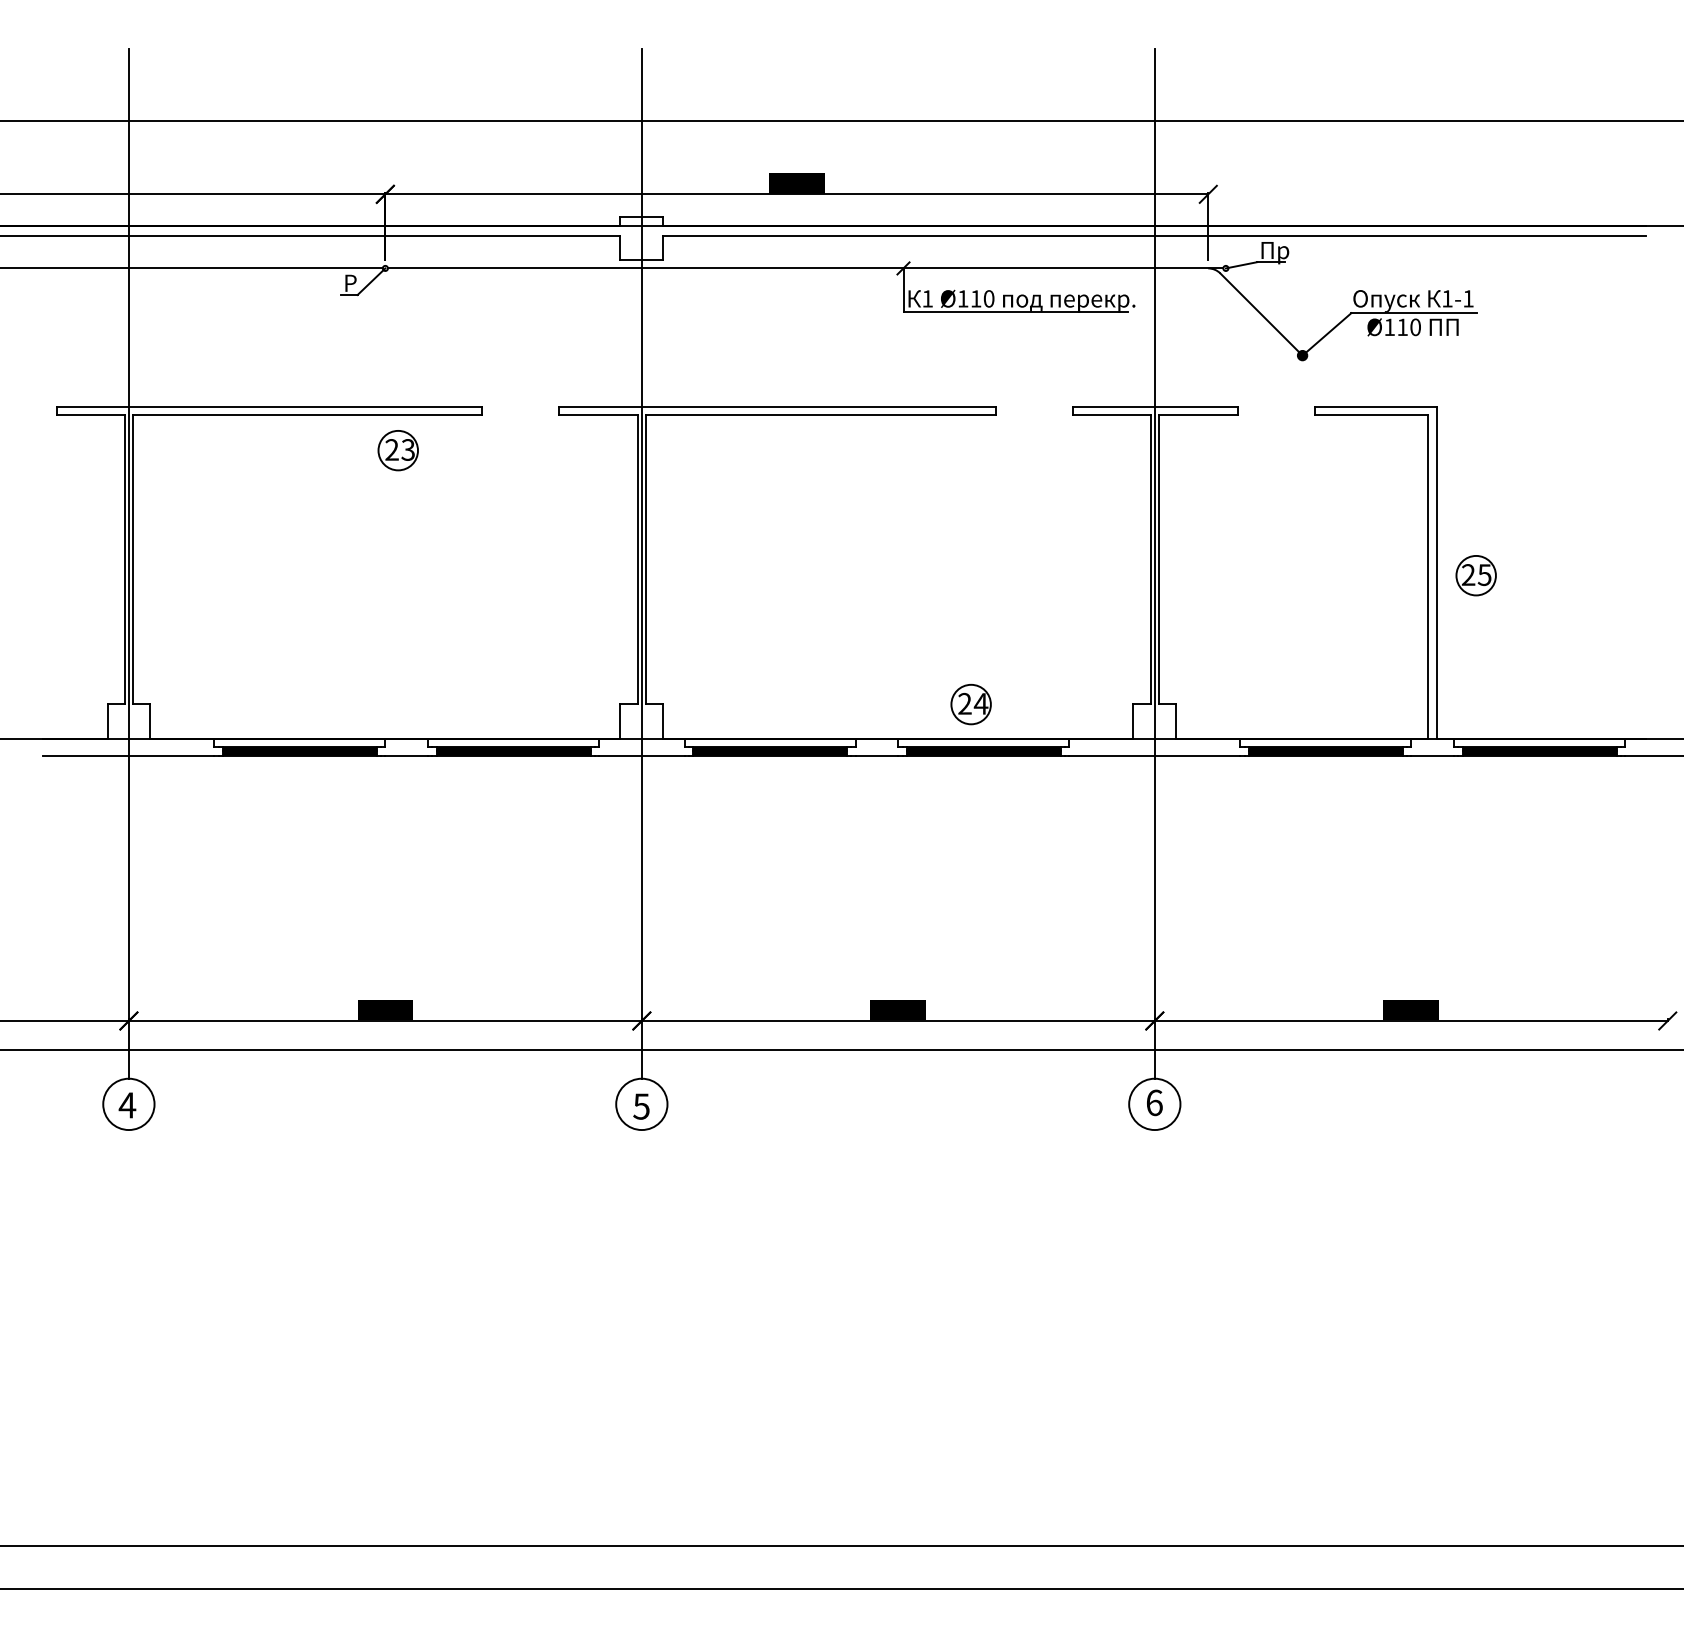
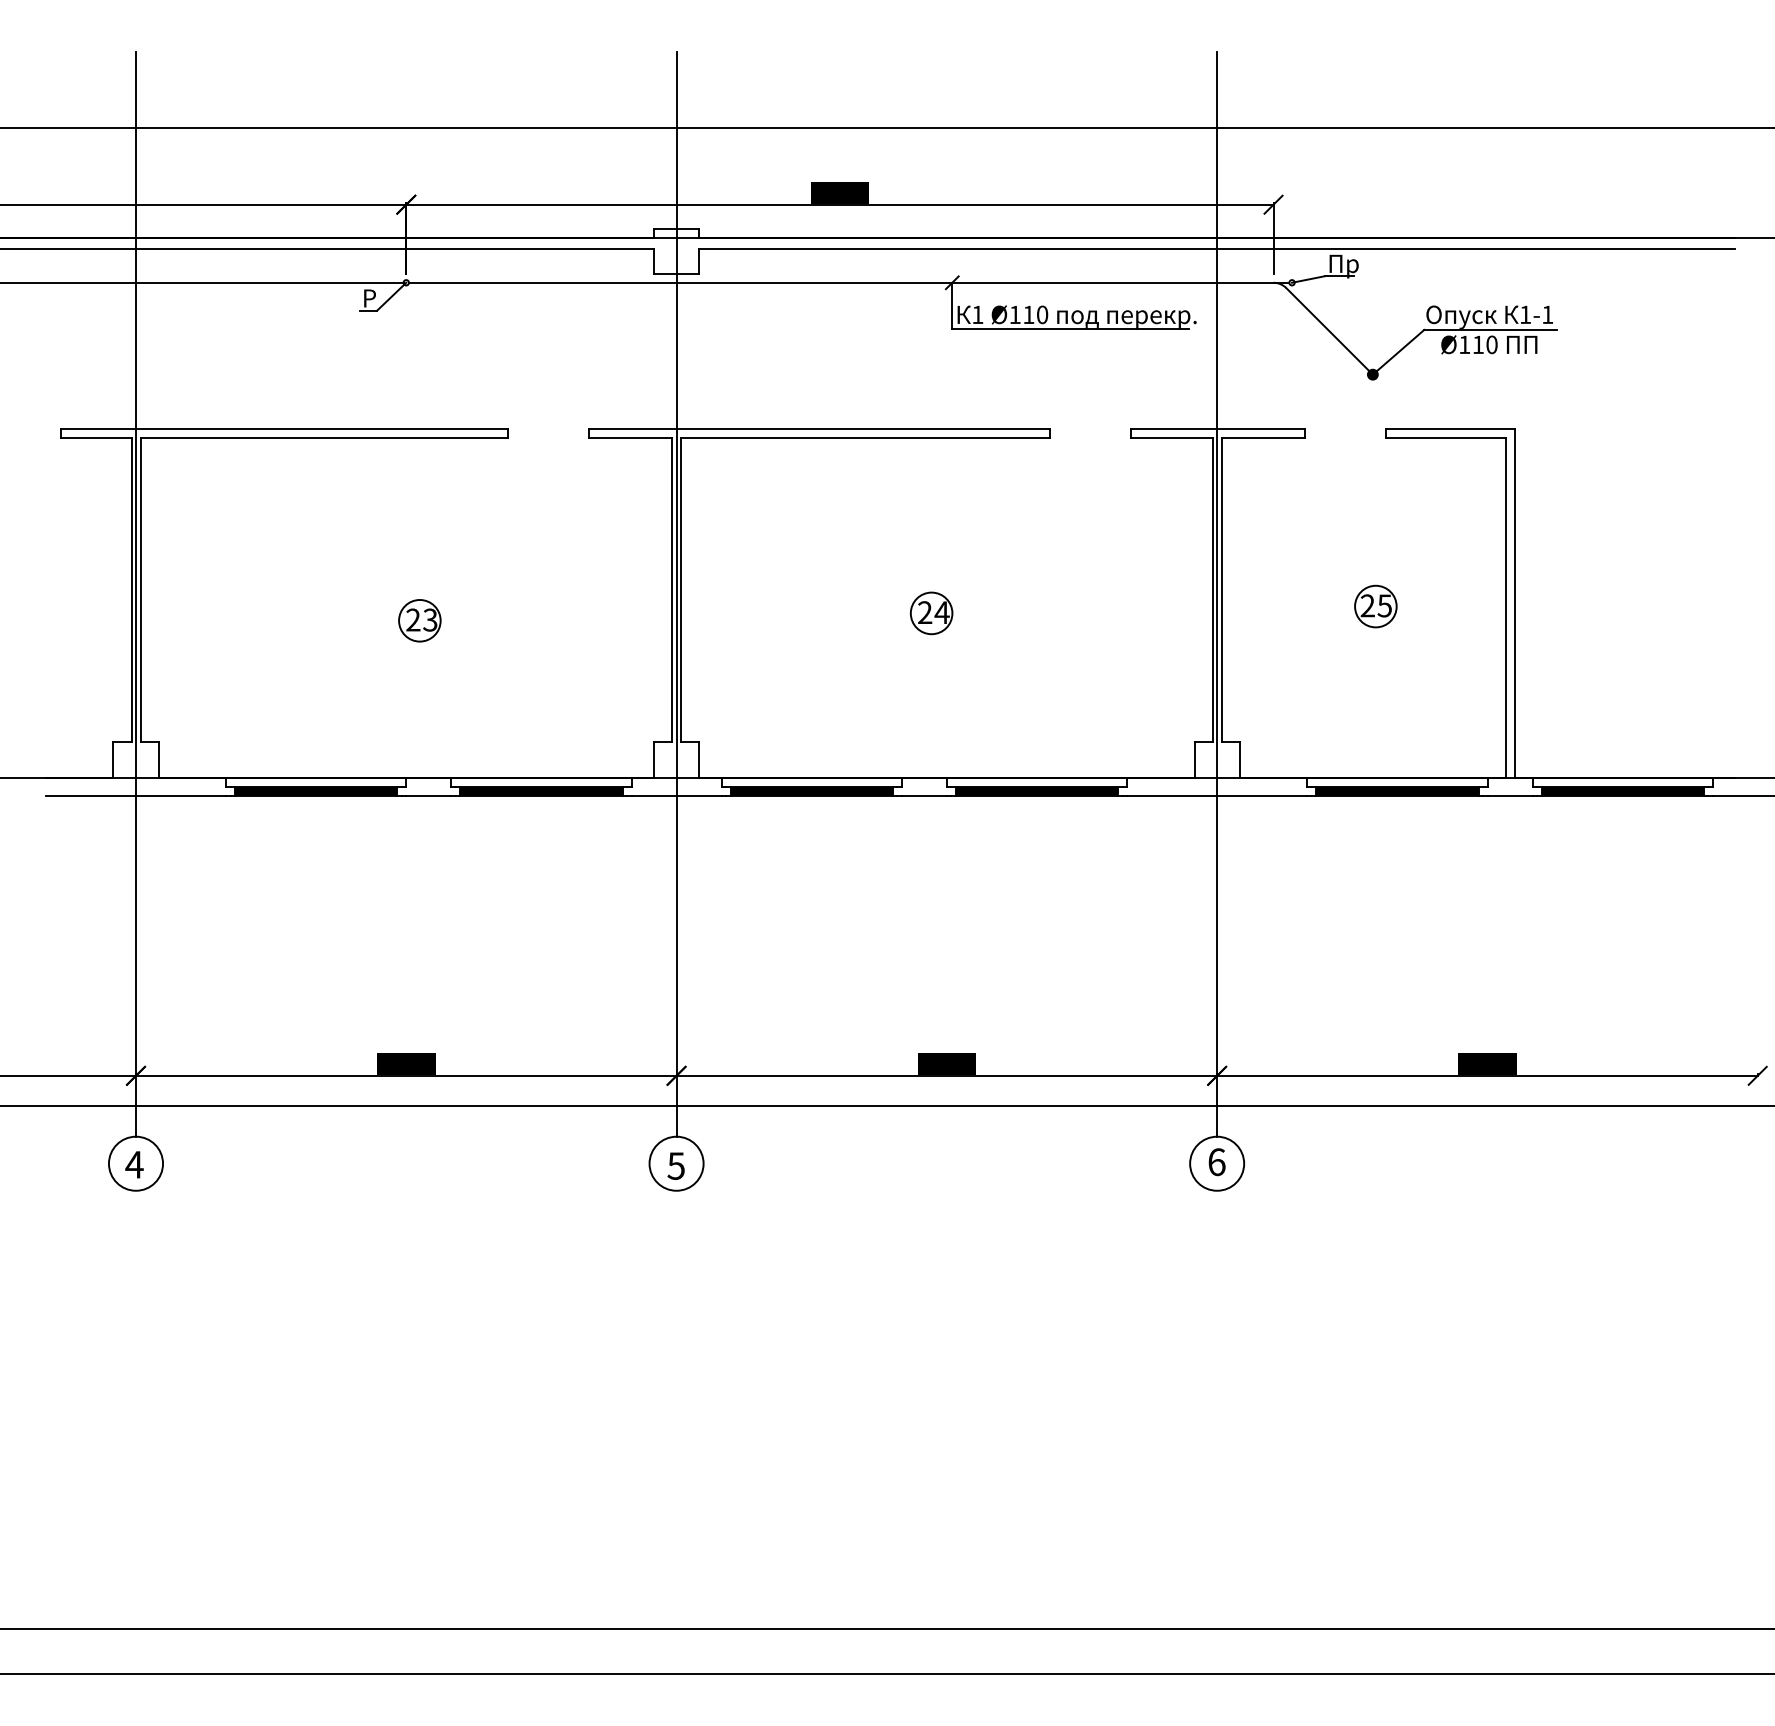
part: (397, 450) -> (419, 620), moved
part: (1475, 575) -> (1375, 606), moved
part: (971, 704) -> (931, 613), moved

